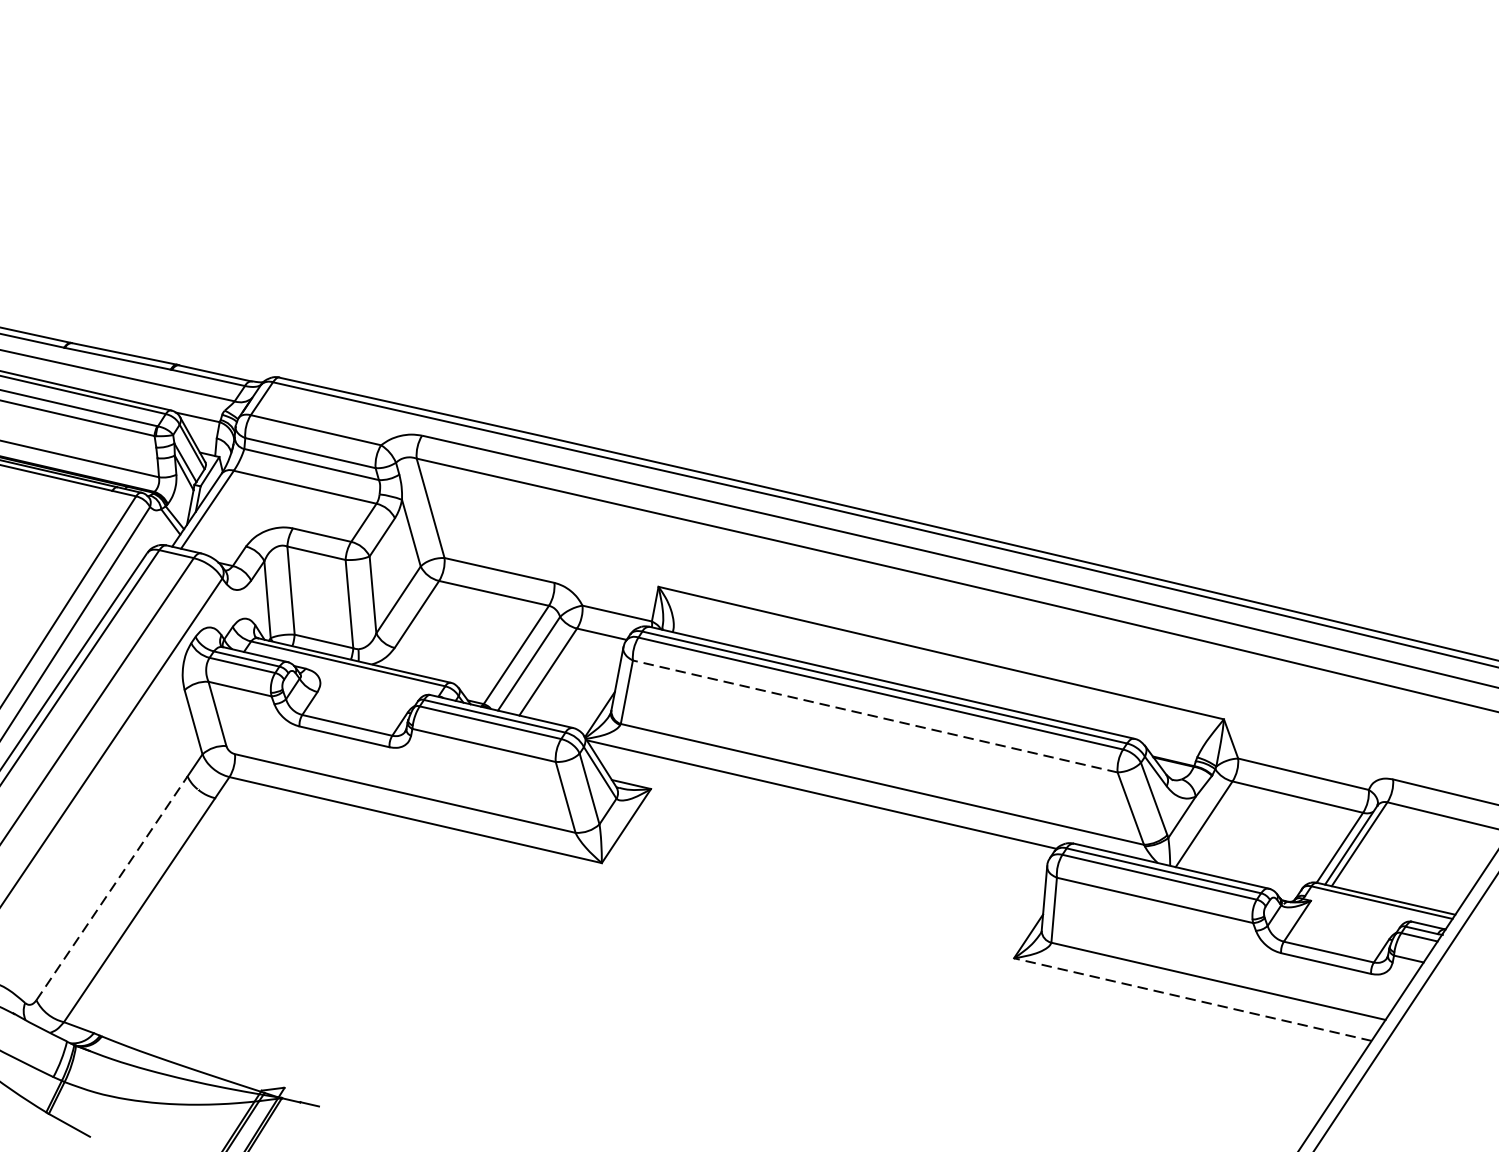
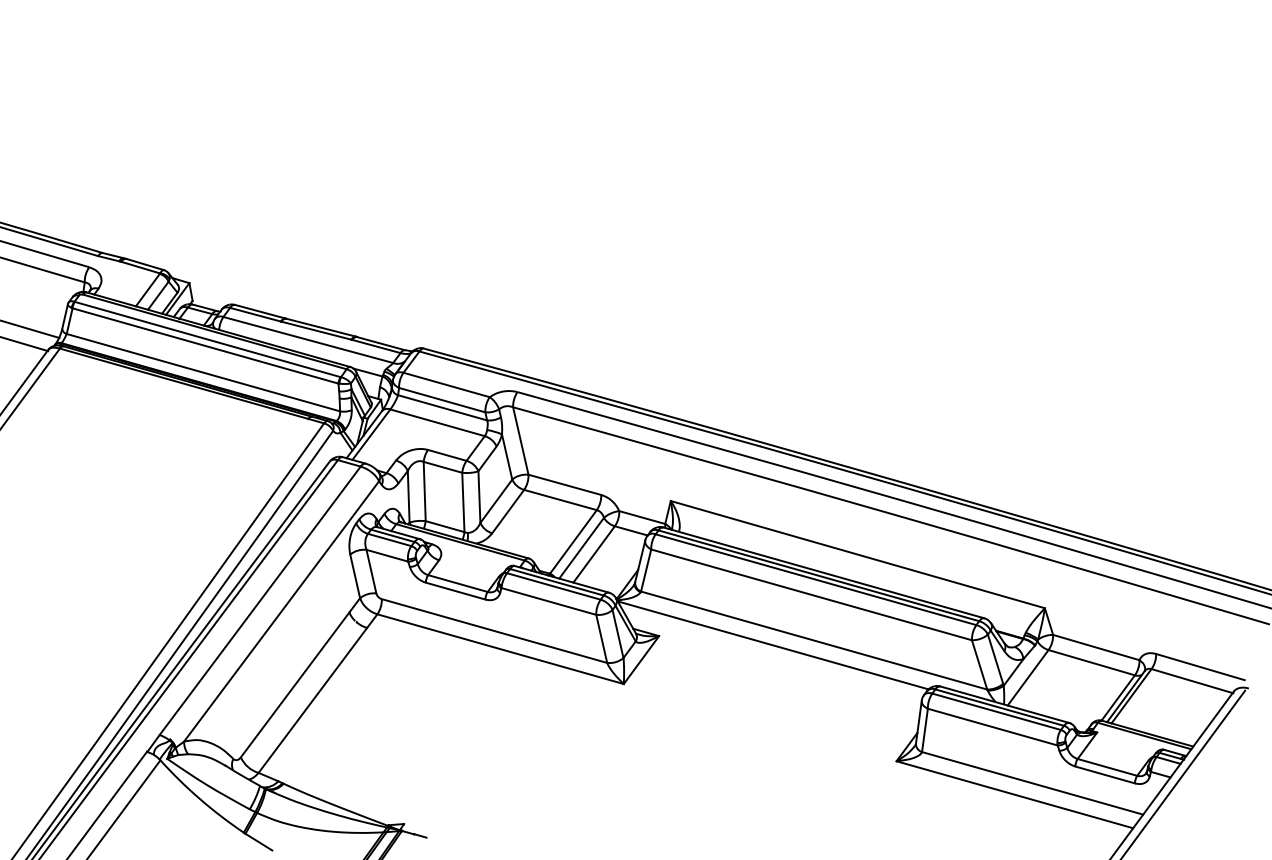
line: (875, 715) -> (811, 594), dashed -> solid
line: (112, 887) -> (295, 684), dashed -> solid
line: (1192, 999) -> (1014, 794), dashed -> solid

